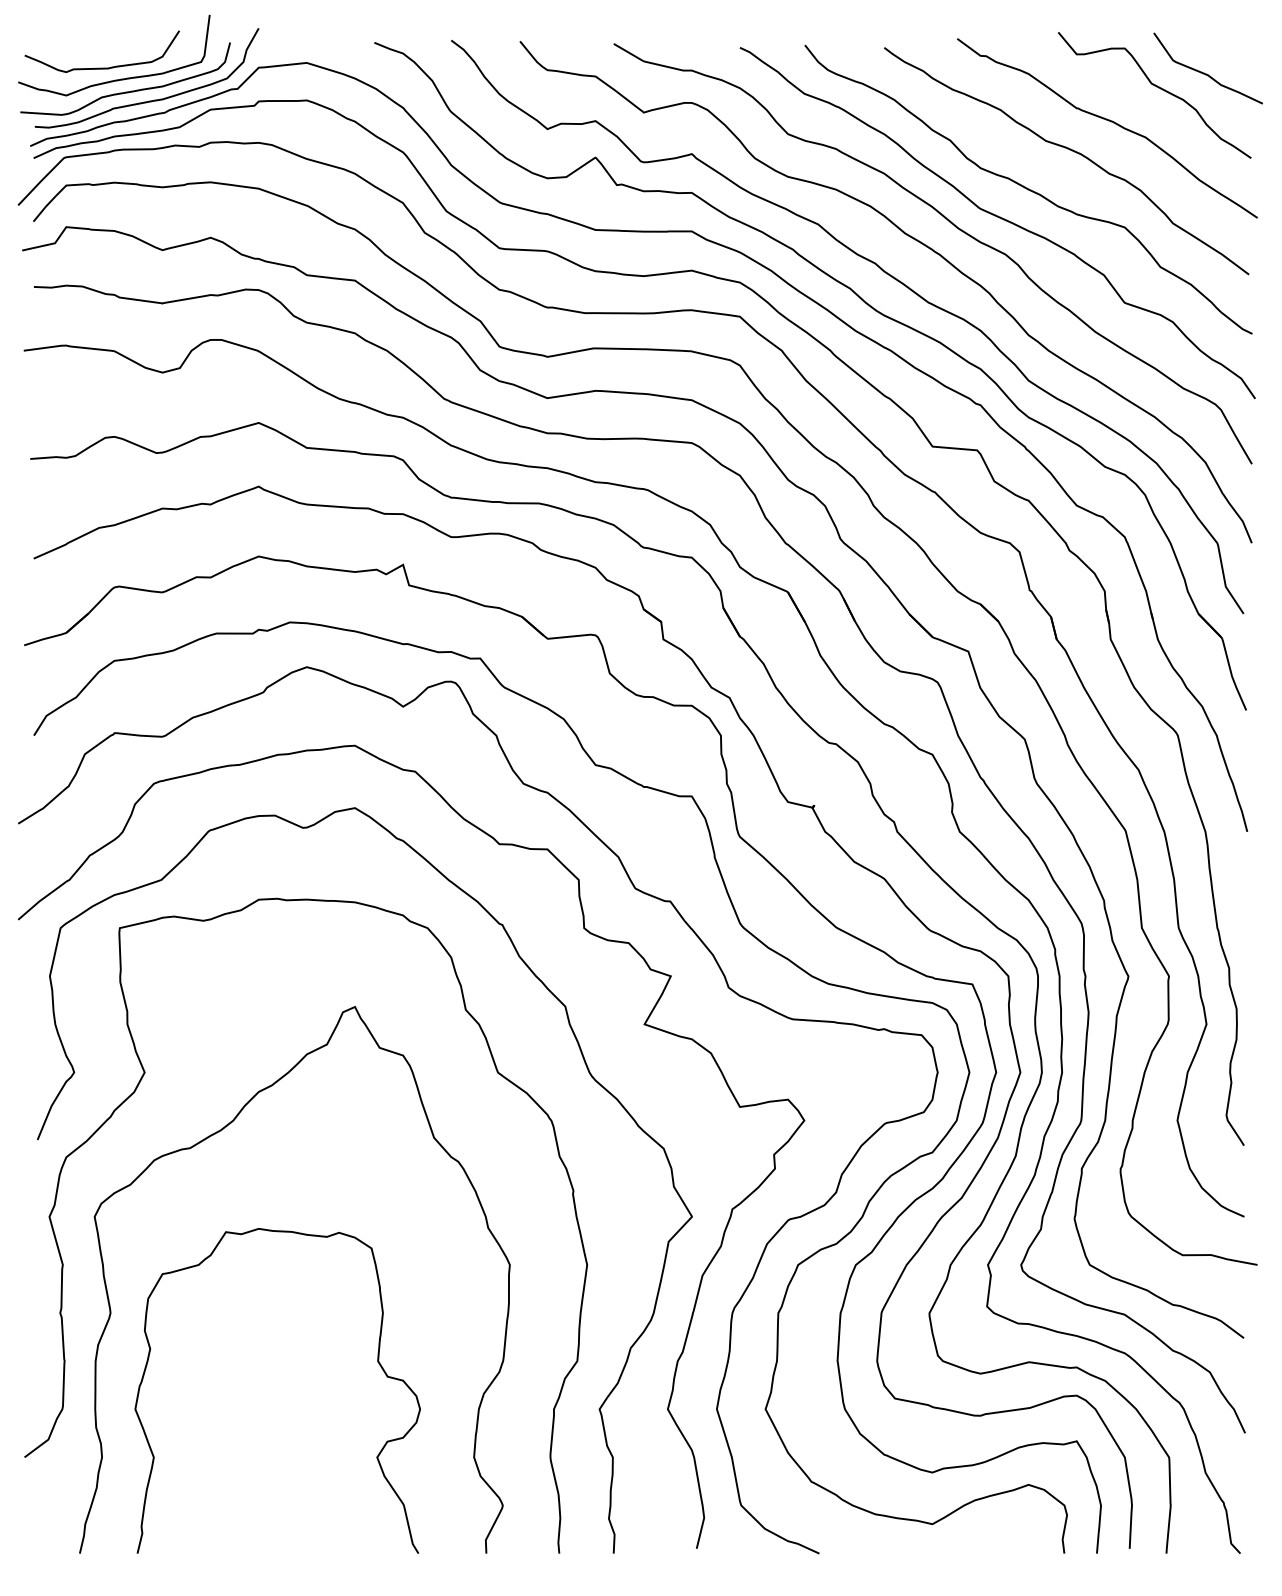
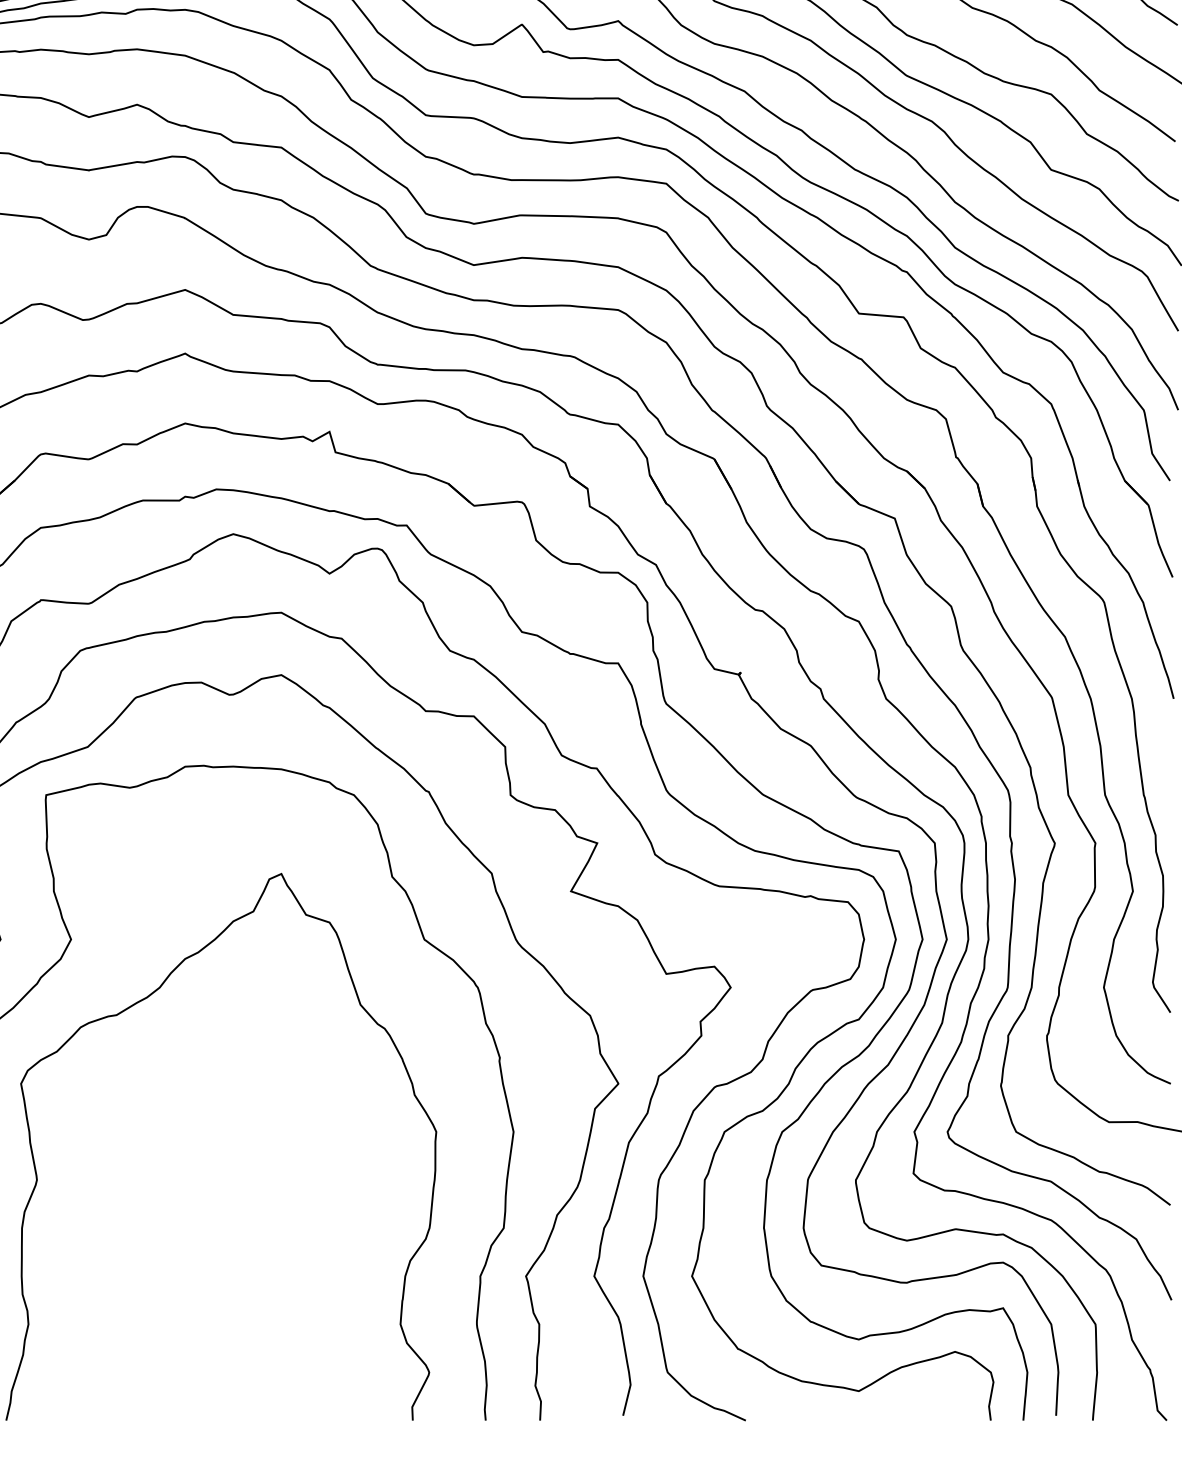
curve: (377, 1362) -> (303, 1229), removed

